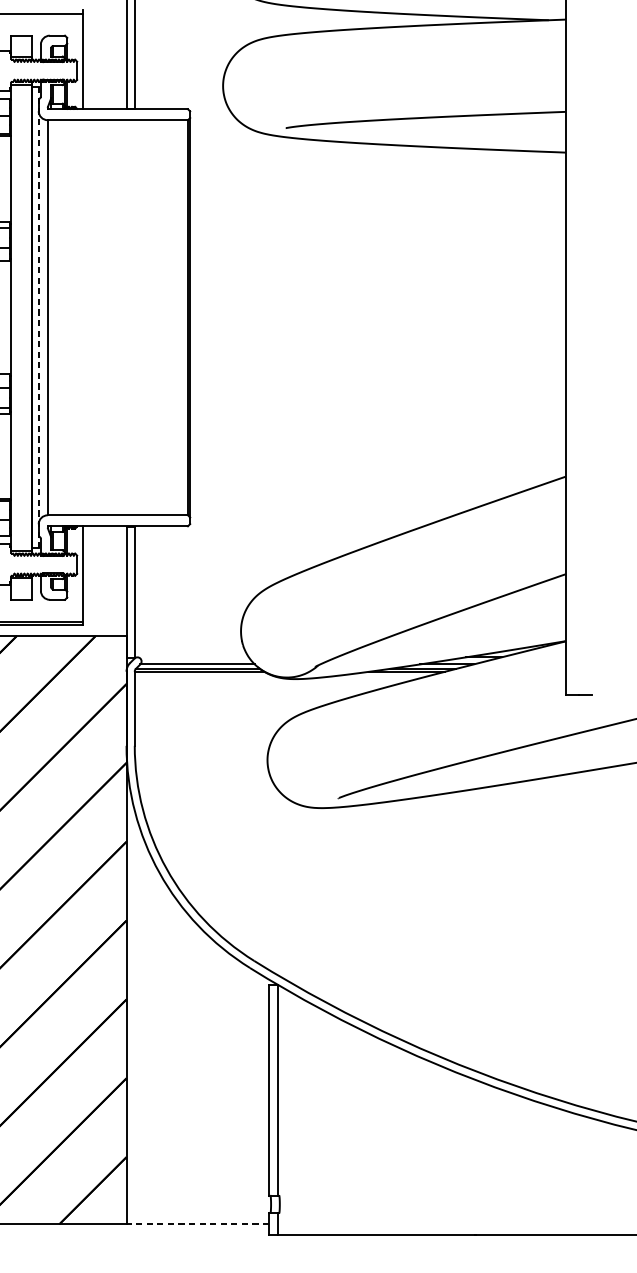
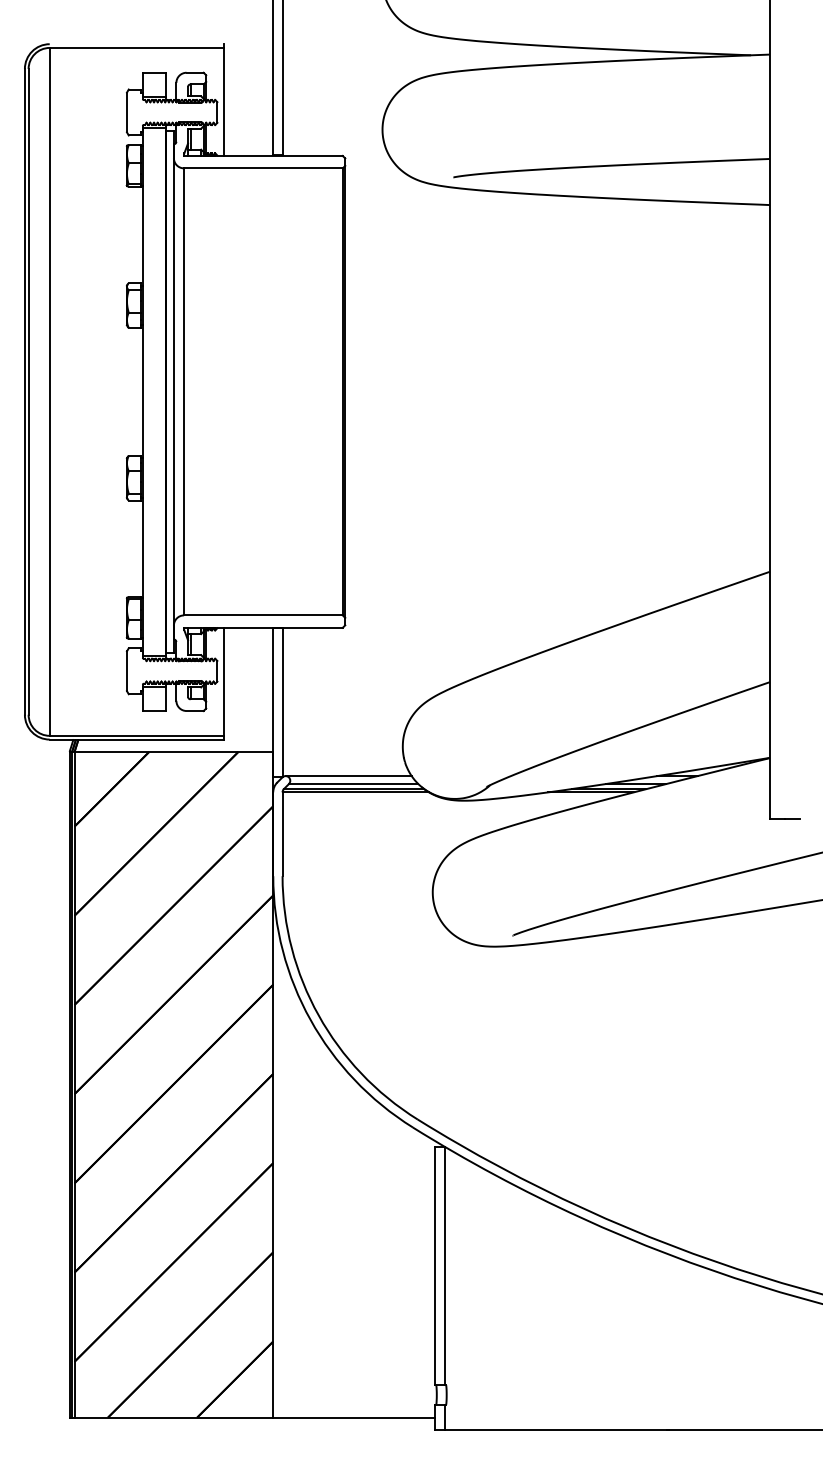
line: (38, 317) -> (173, 391), dashed -> solid
line: (193, 657) -> (348, 776), added
line: (197, 1224) -> (353, 1417), dashed -> solid

